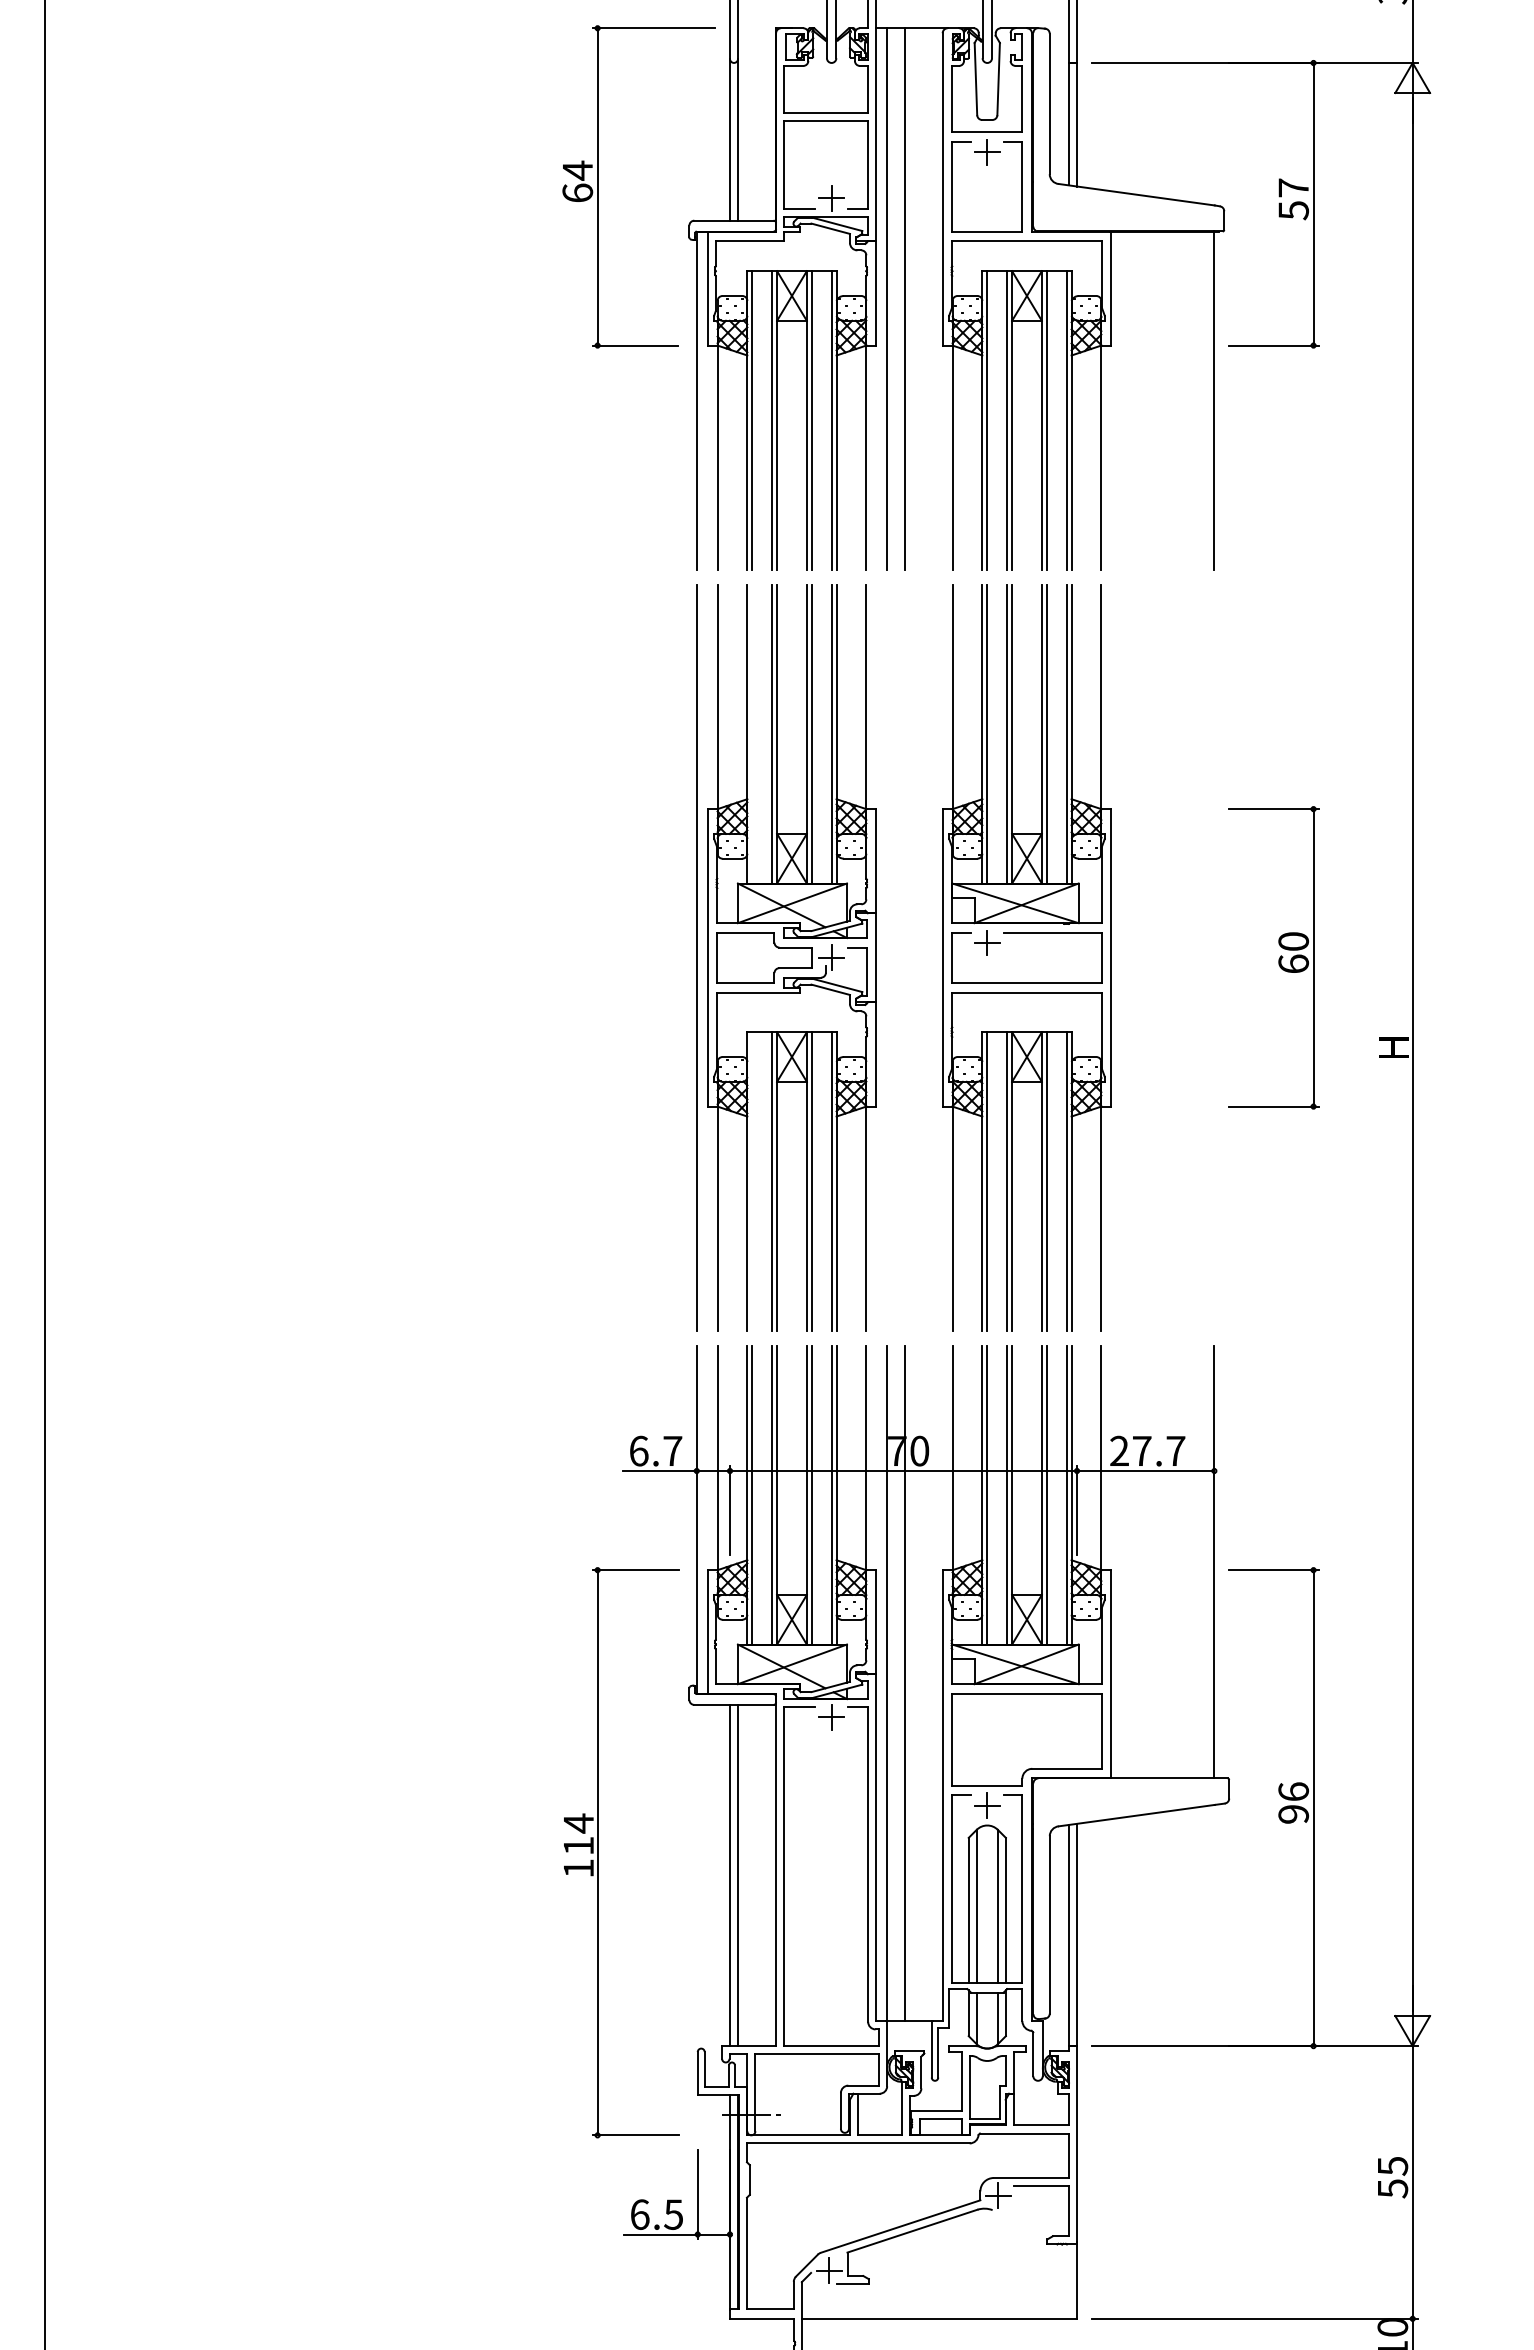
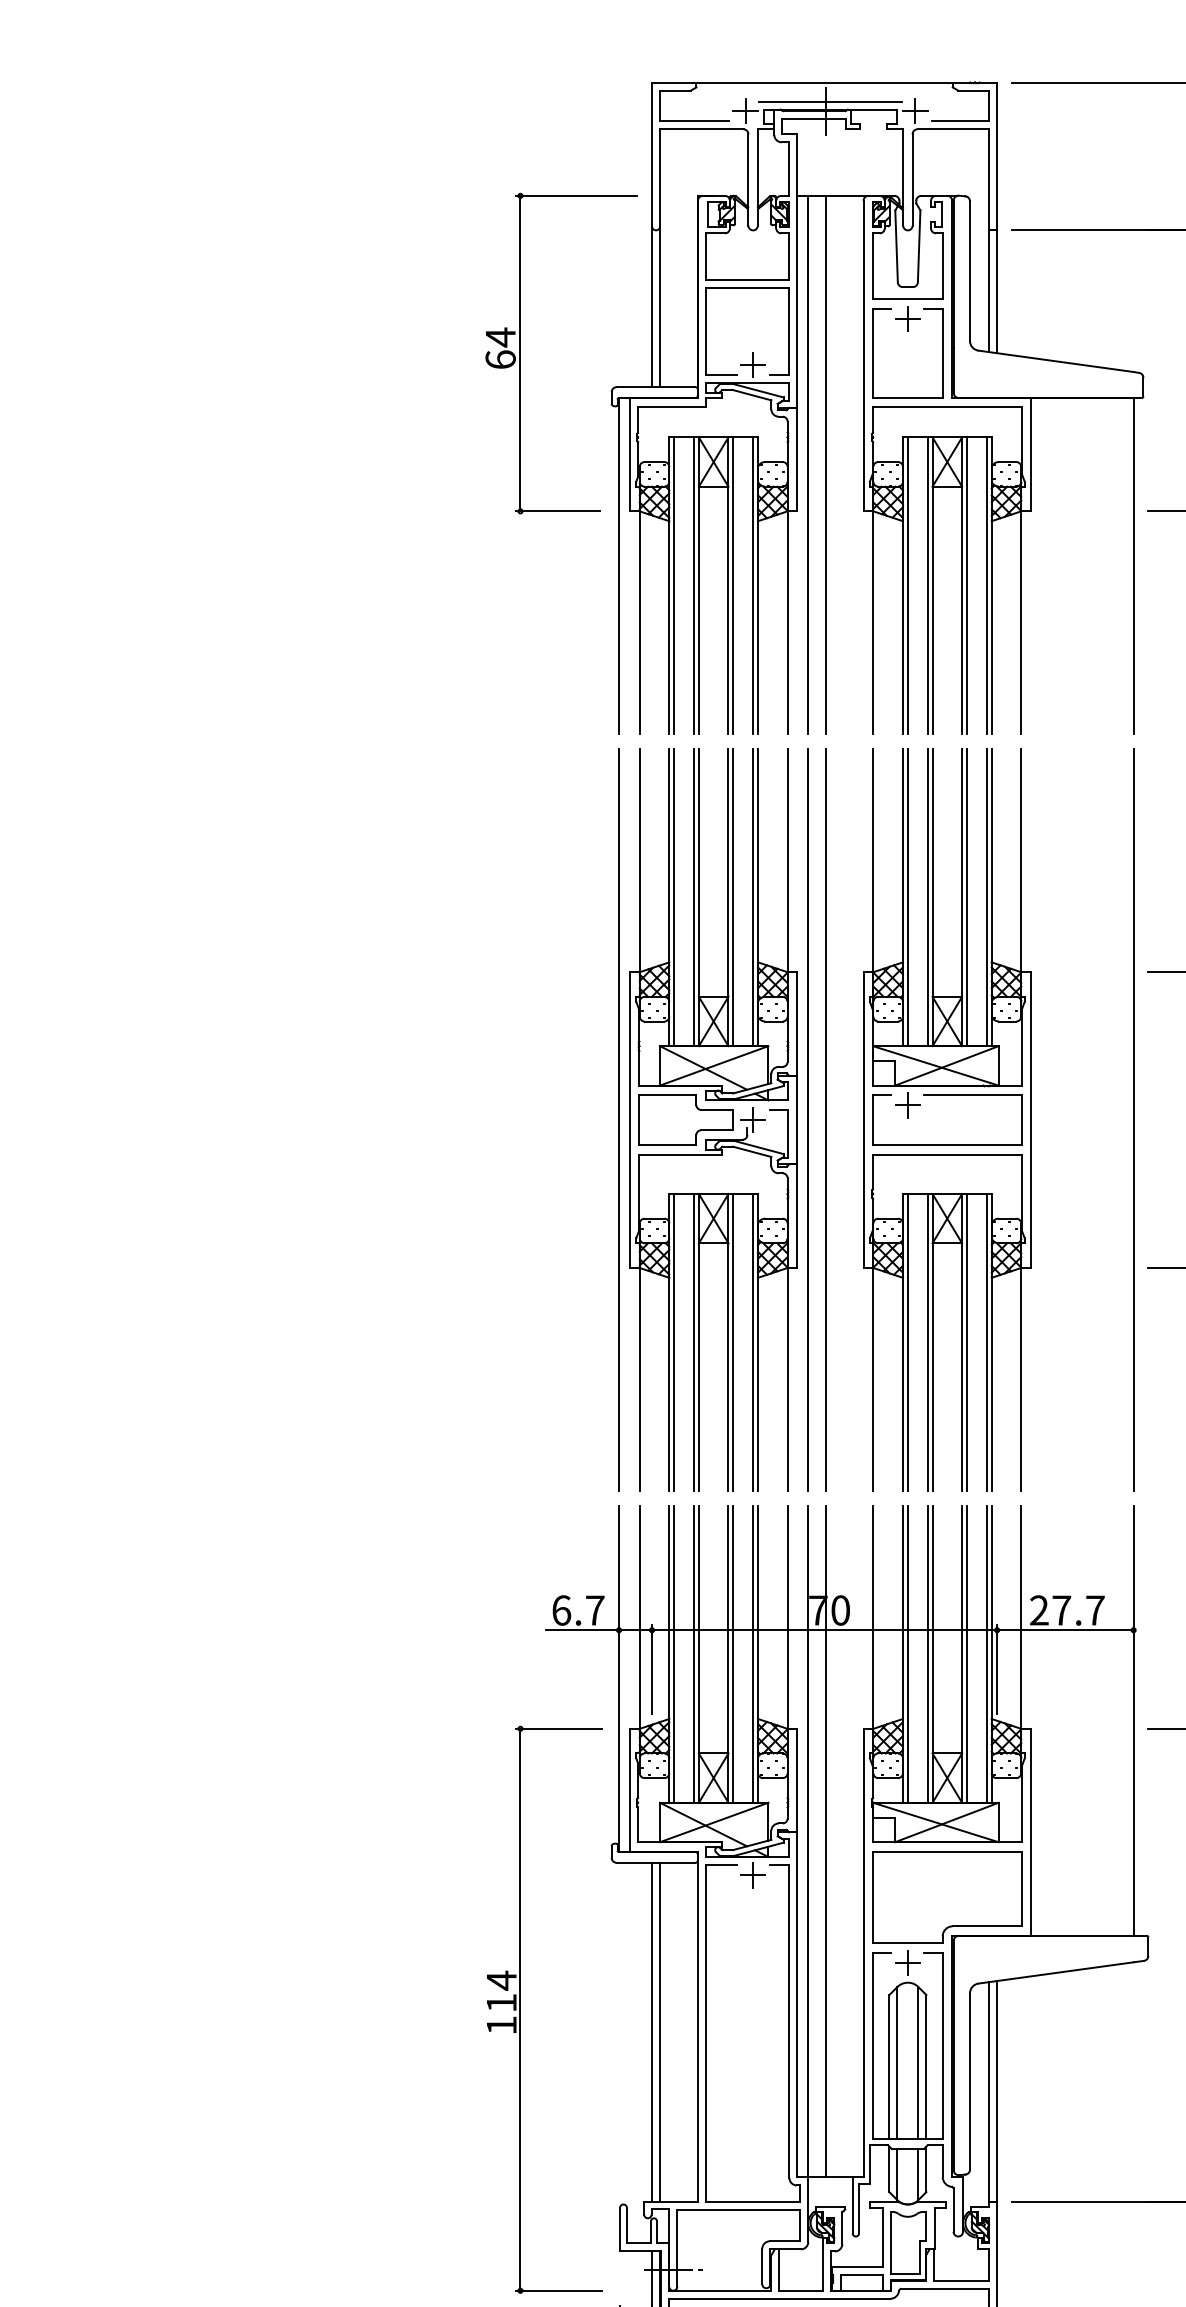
line: (752, 733) -> (674, 897), added
line: (887, 957) -> (808, 1119), added
line: (904, 957) -> (825, 1119), added
line: (1214, 957) -> (1133, 1119), added
line: (752, 1181) -> (674, 1342), added

